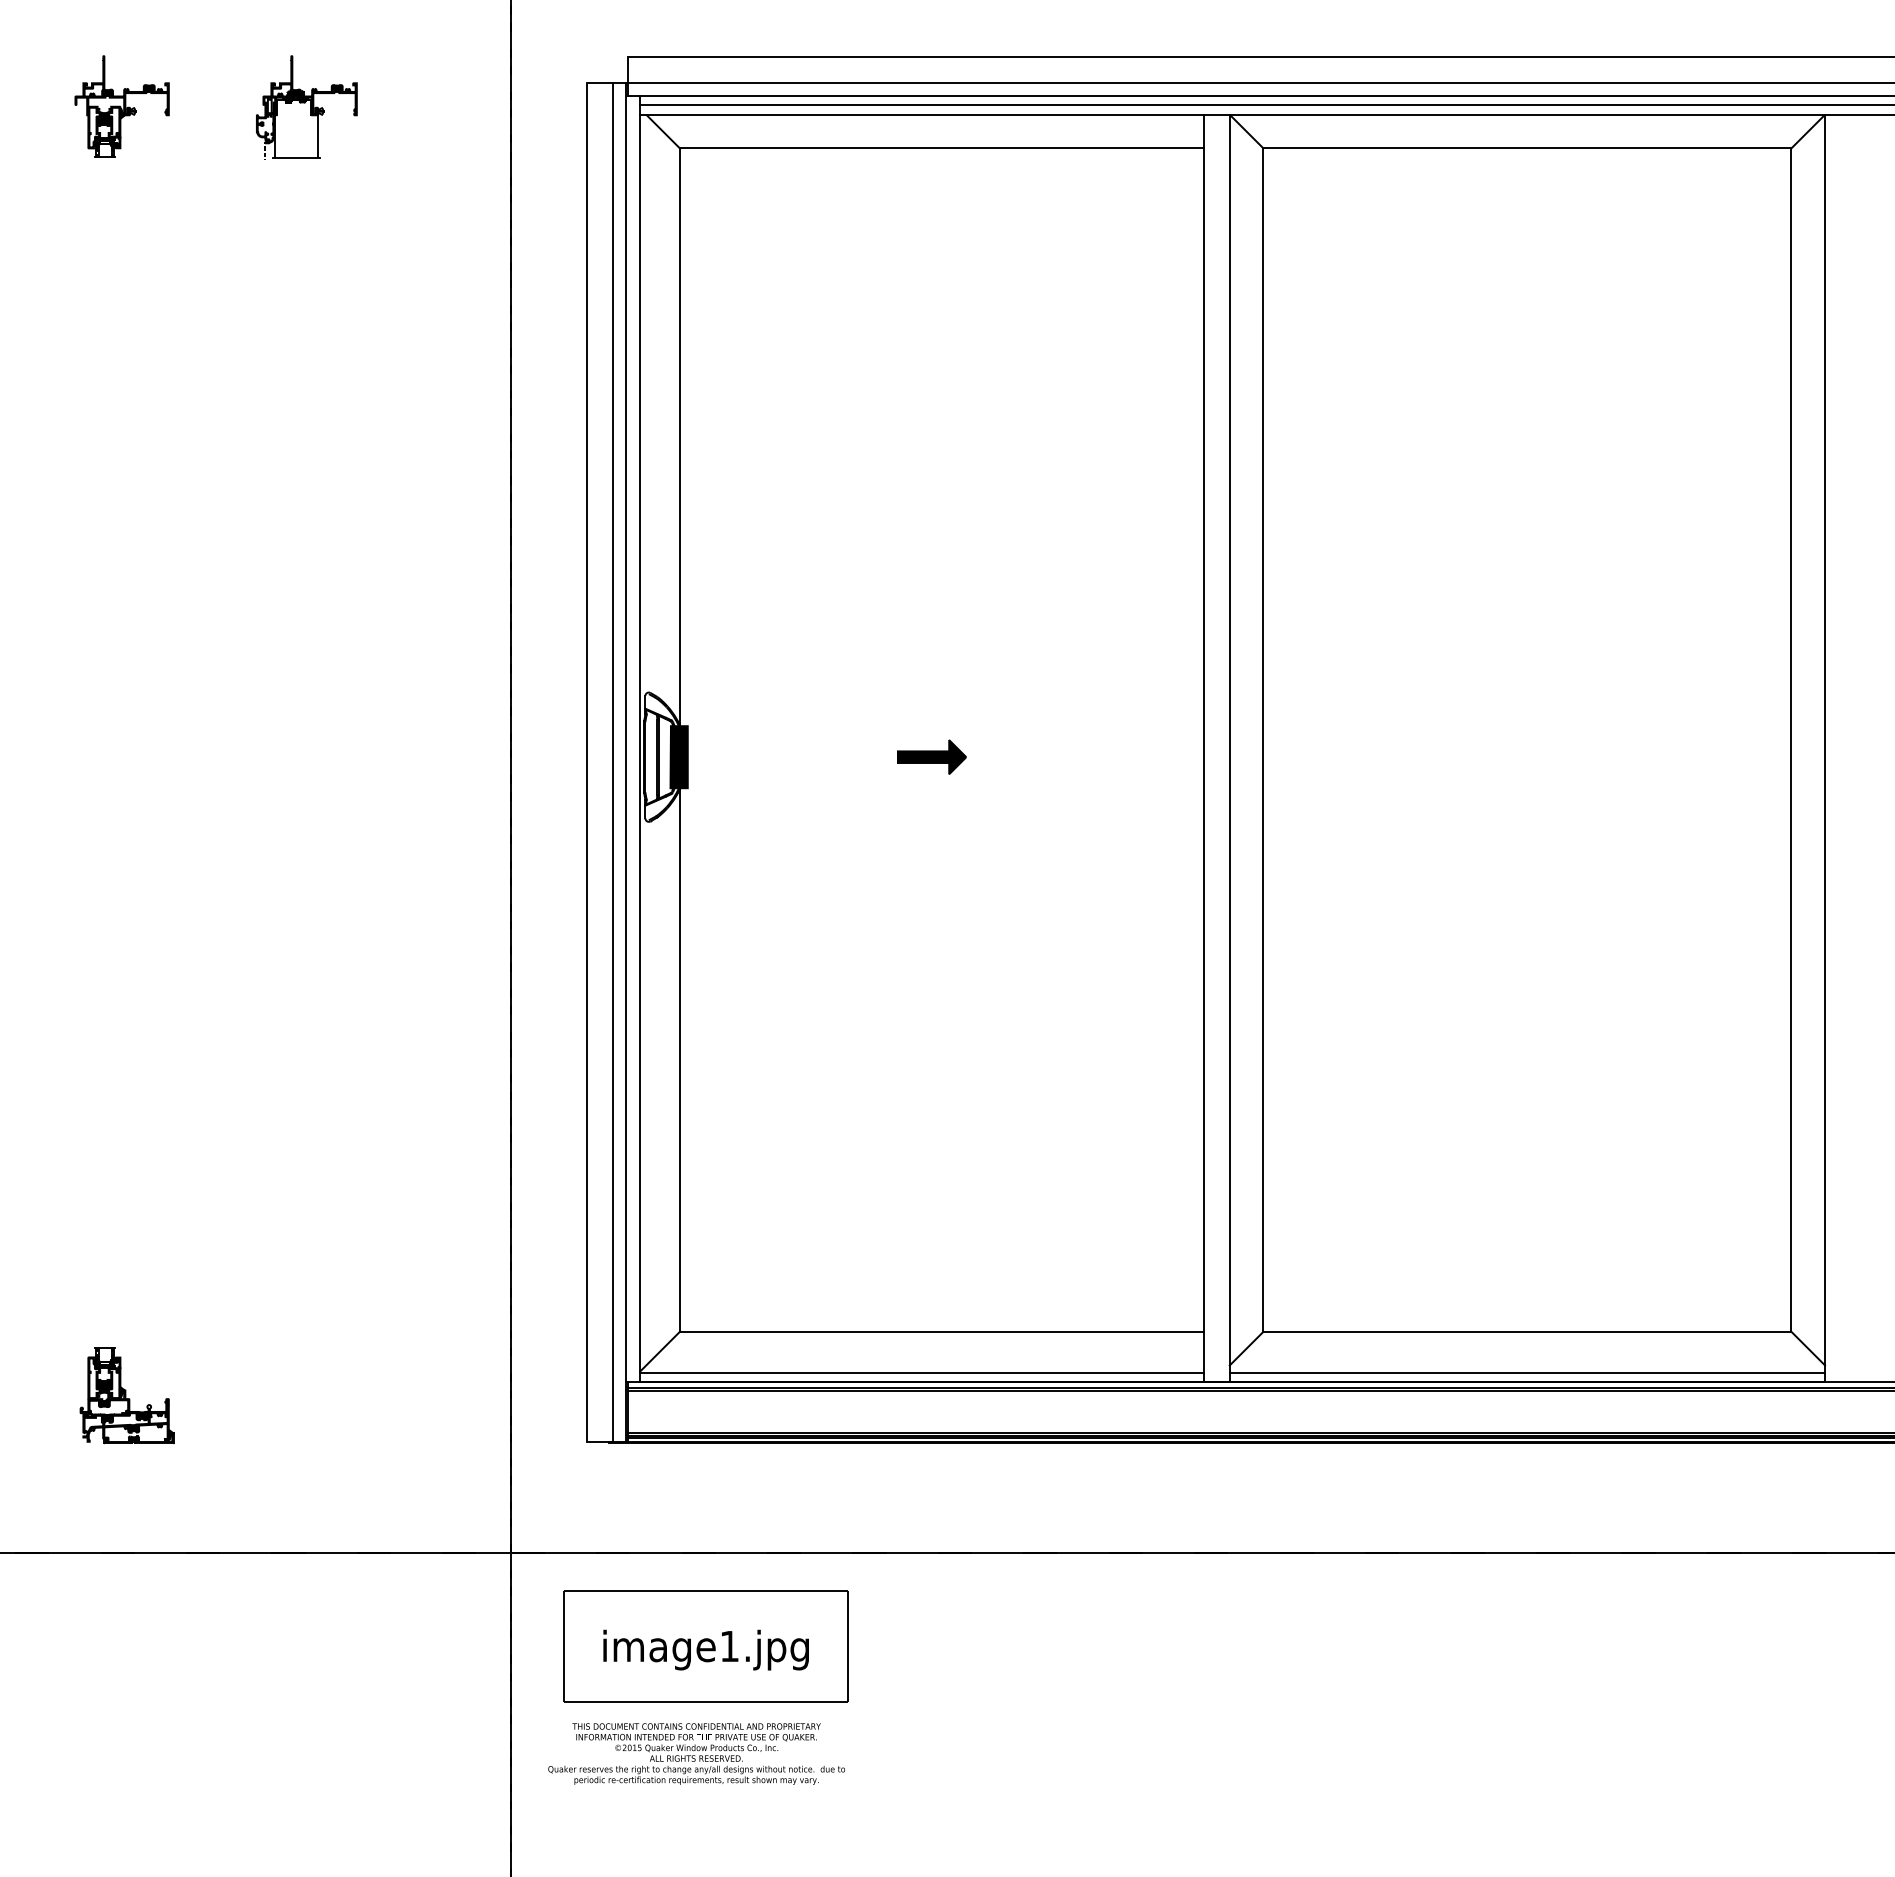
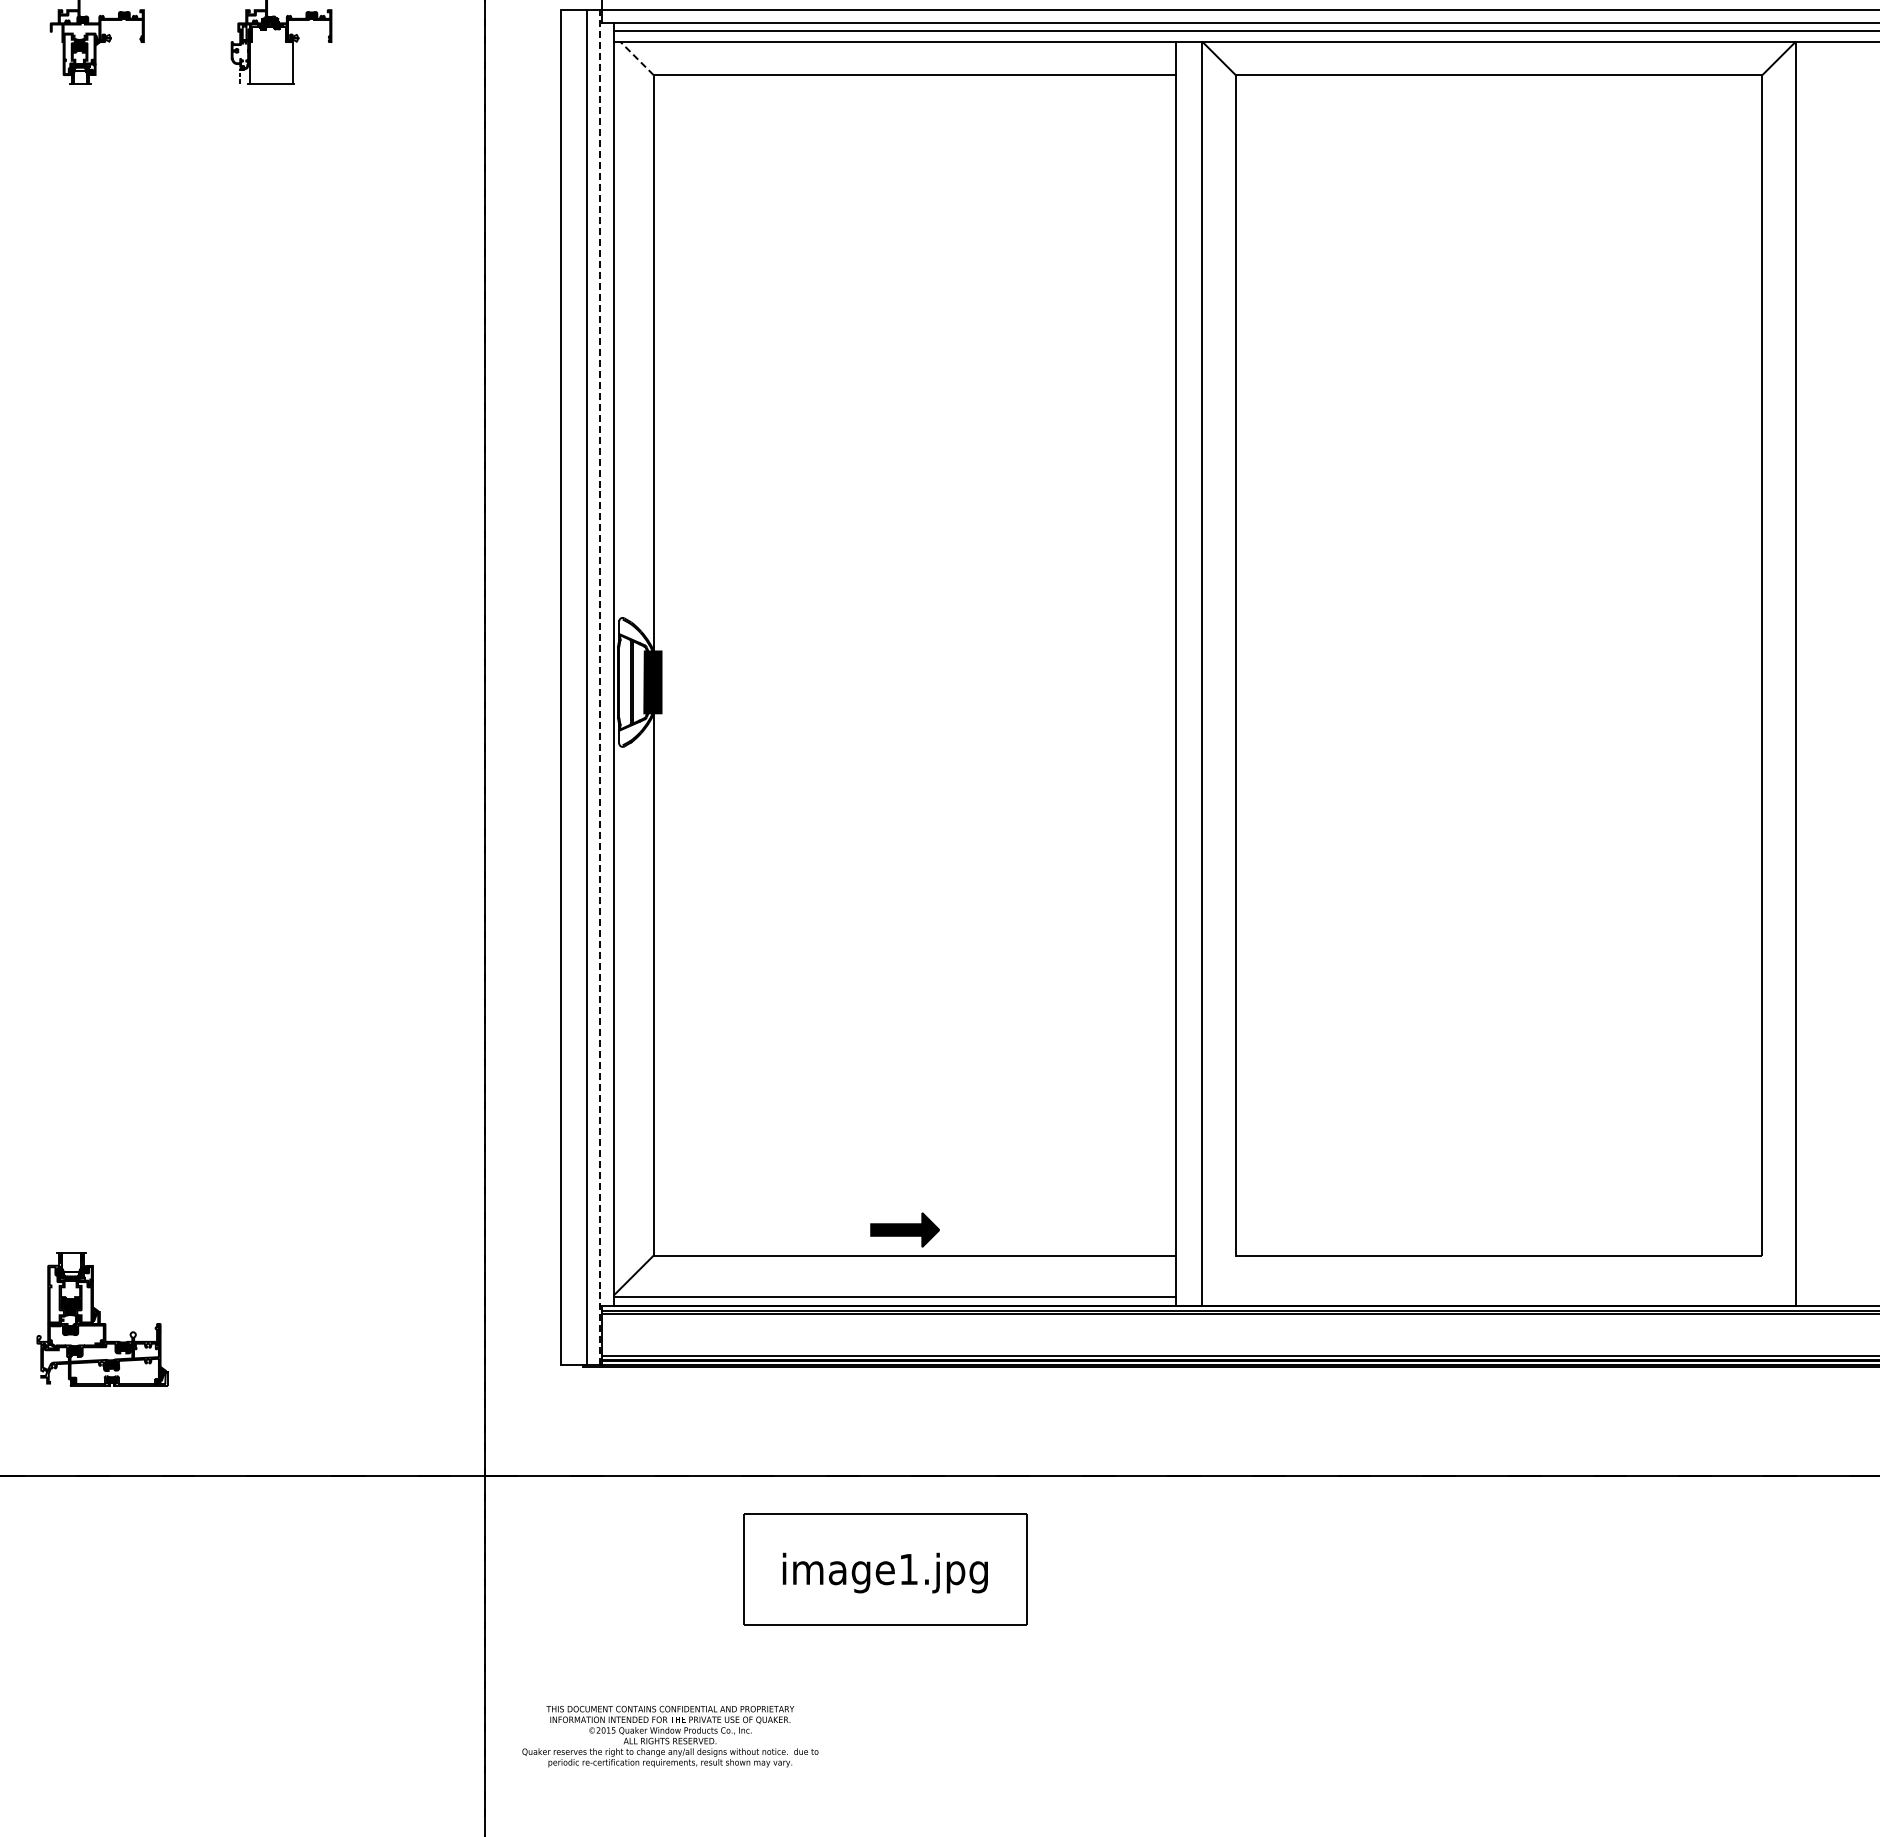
line: (663, 131) -> (637, 58), solid -> dashed
part: (931, 756) -> (904, 1229), moved
line: (626, 762) -> (600, 687), solid -> dashed
line: (1246, 1348) -> (1218, 1272), removed
line: (1808, 1348) -> (1779, 1272), removed
line: (1527, 1373) -> (1499, 1297), removed
part: (126, 1395) -> (101, 1319), size x1.4
part: (705, 1646) -> (884, 1569), moved
text: (696, 1753) -> (670, 1736), moved

